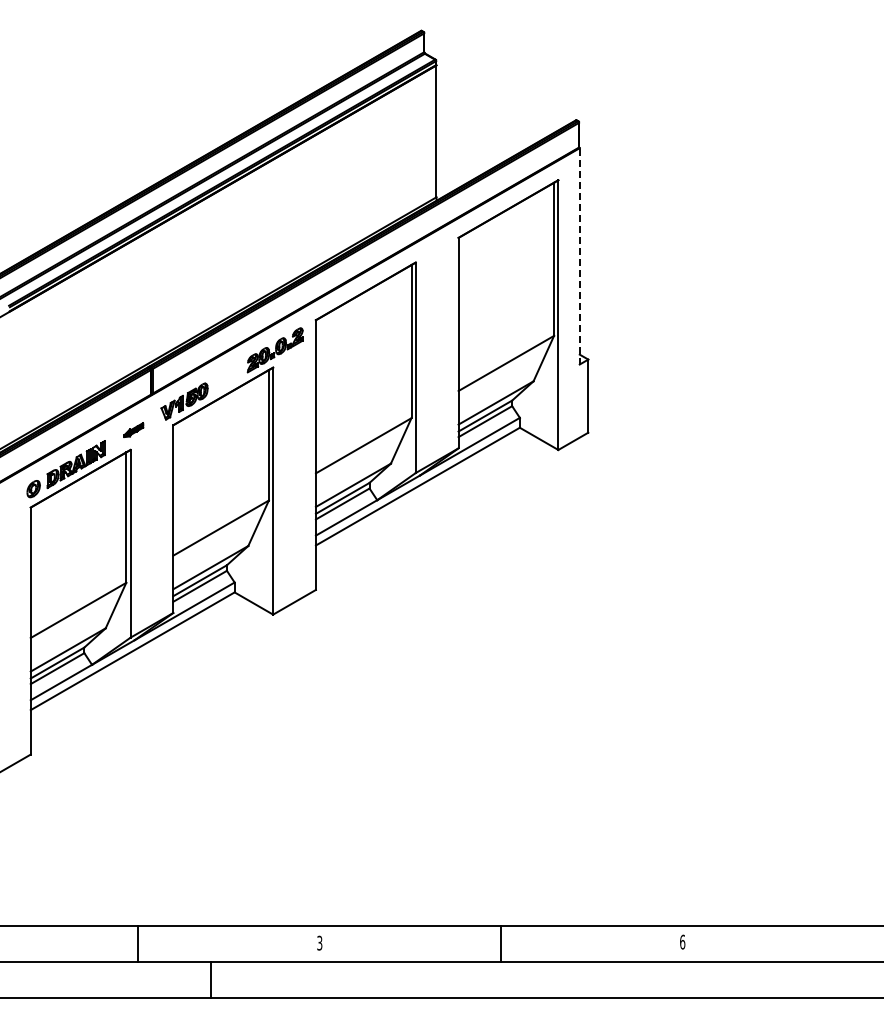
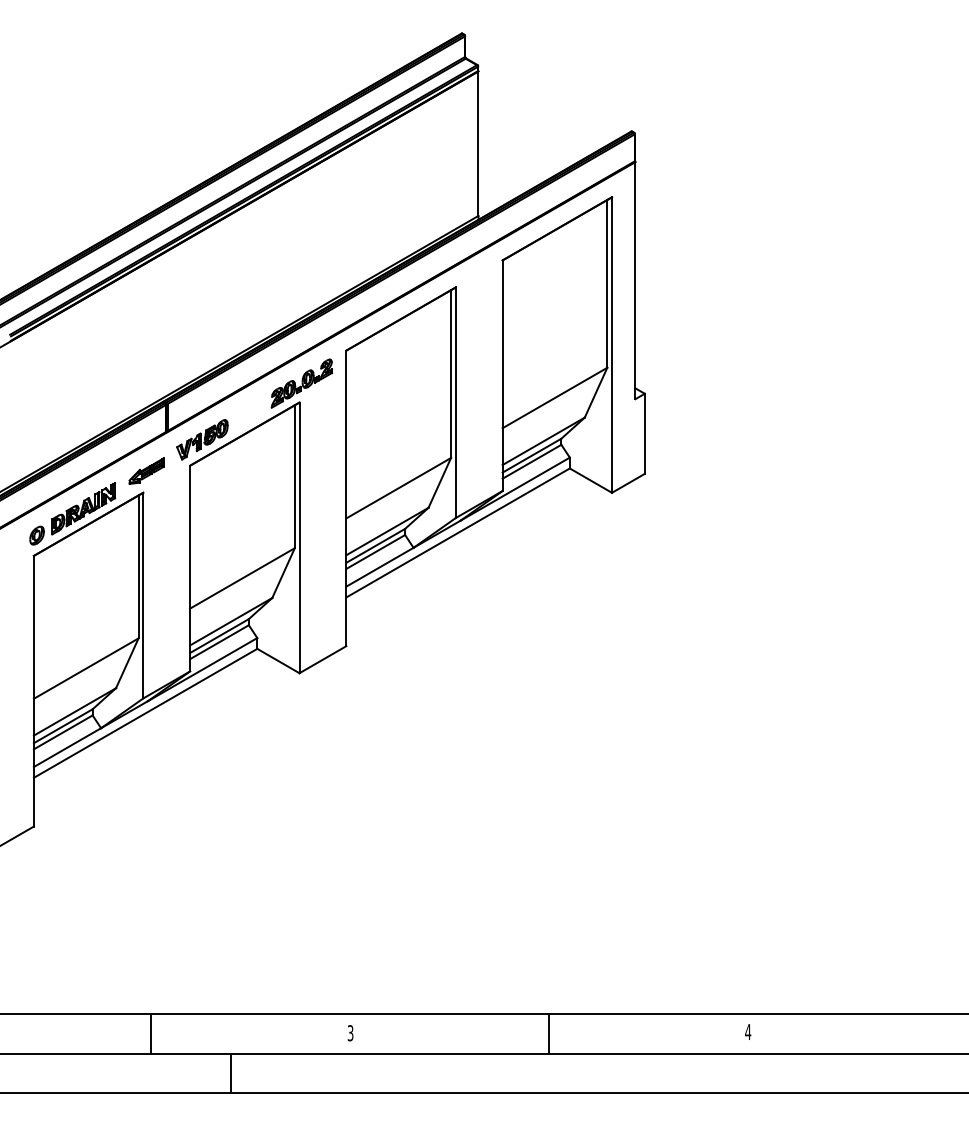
line: (579, 255) -> (635, 279), dashed -> solid
part: (133, 429) -> (146, 470), size x1.67
text: (682, 941) -> (748, 1031), 6 -> 4

